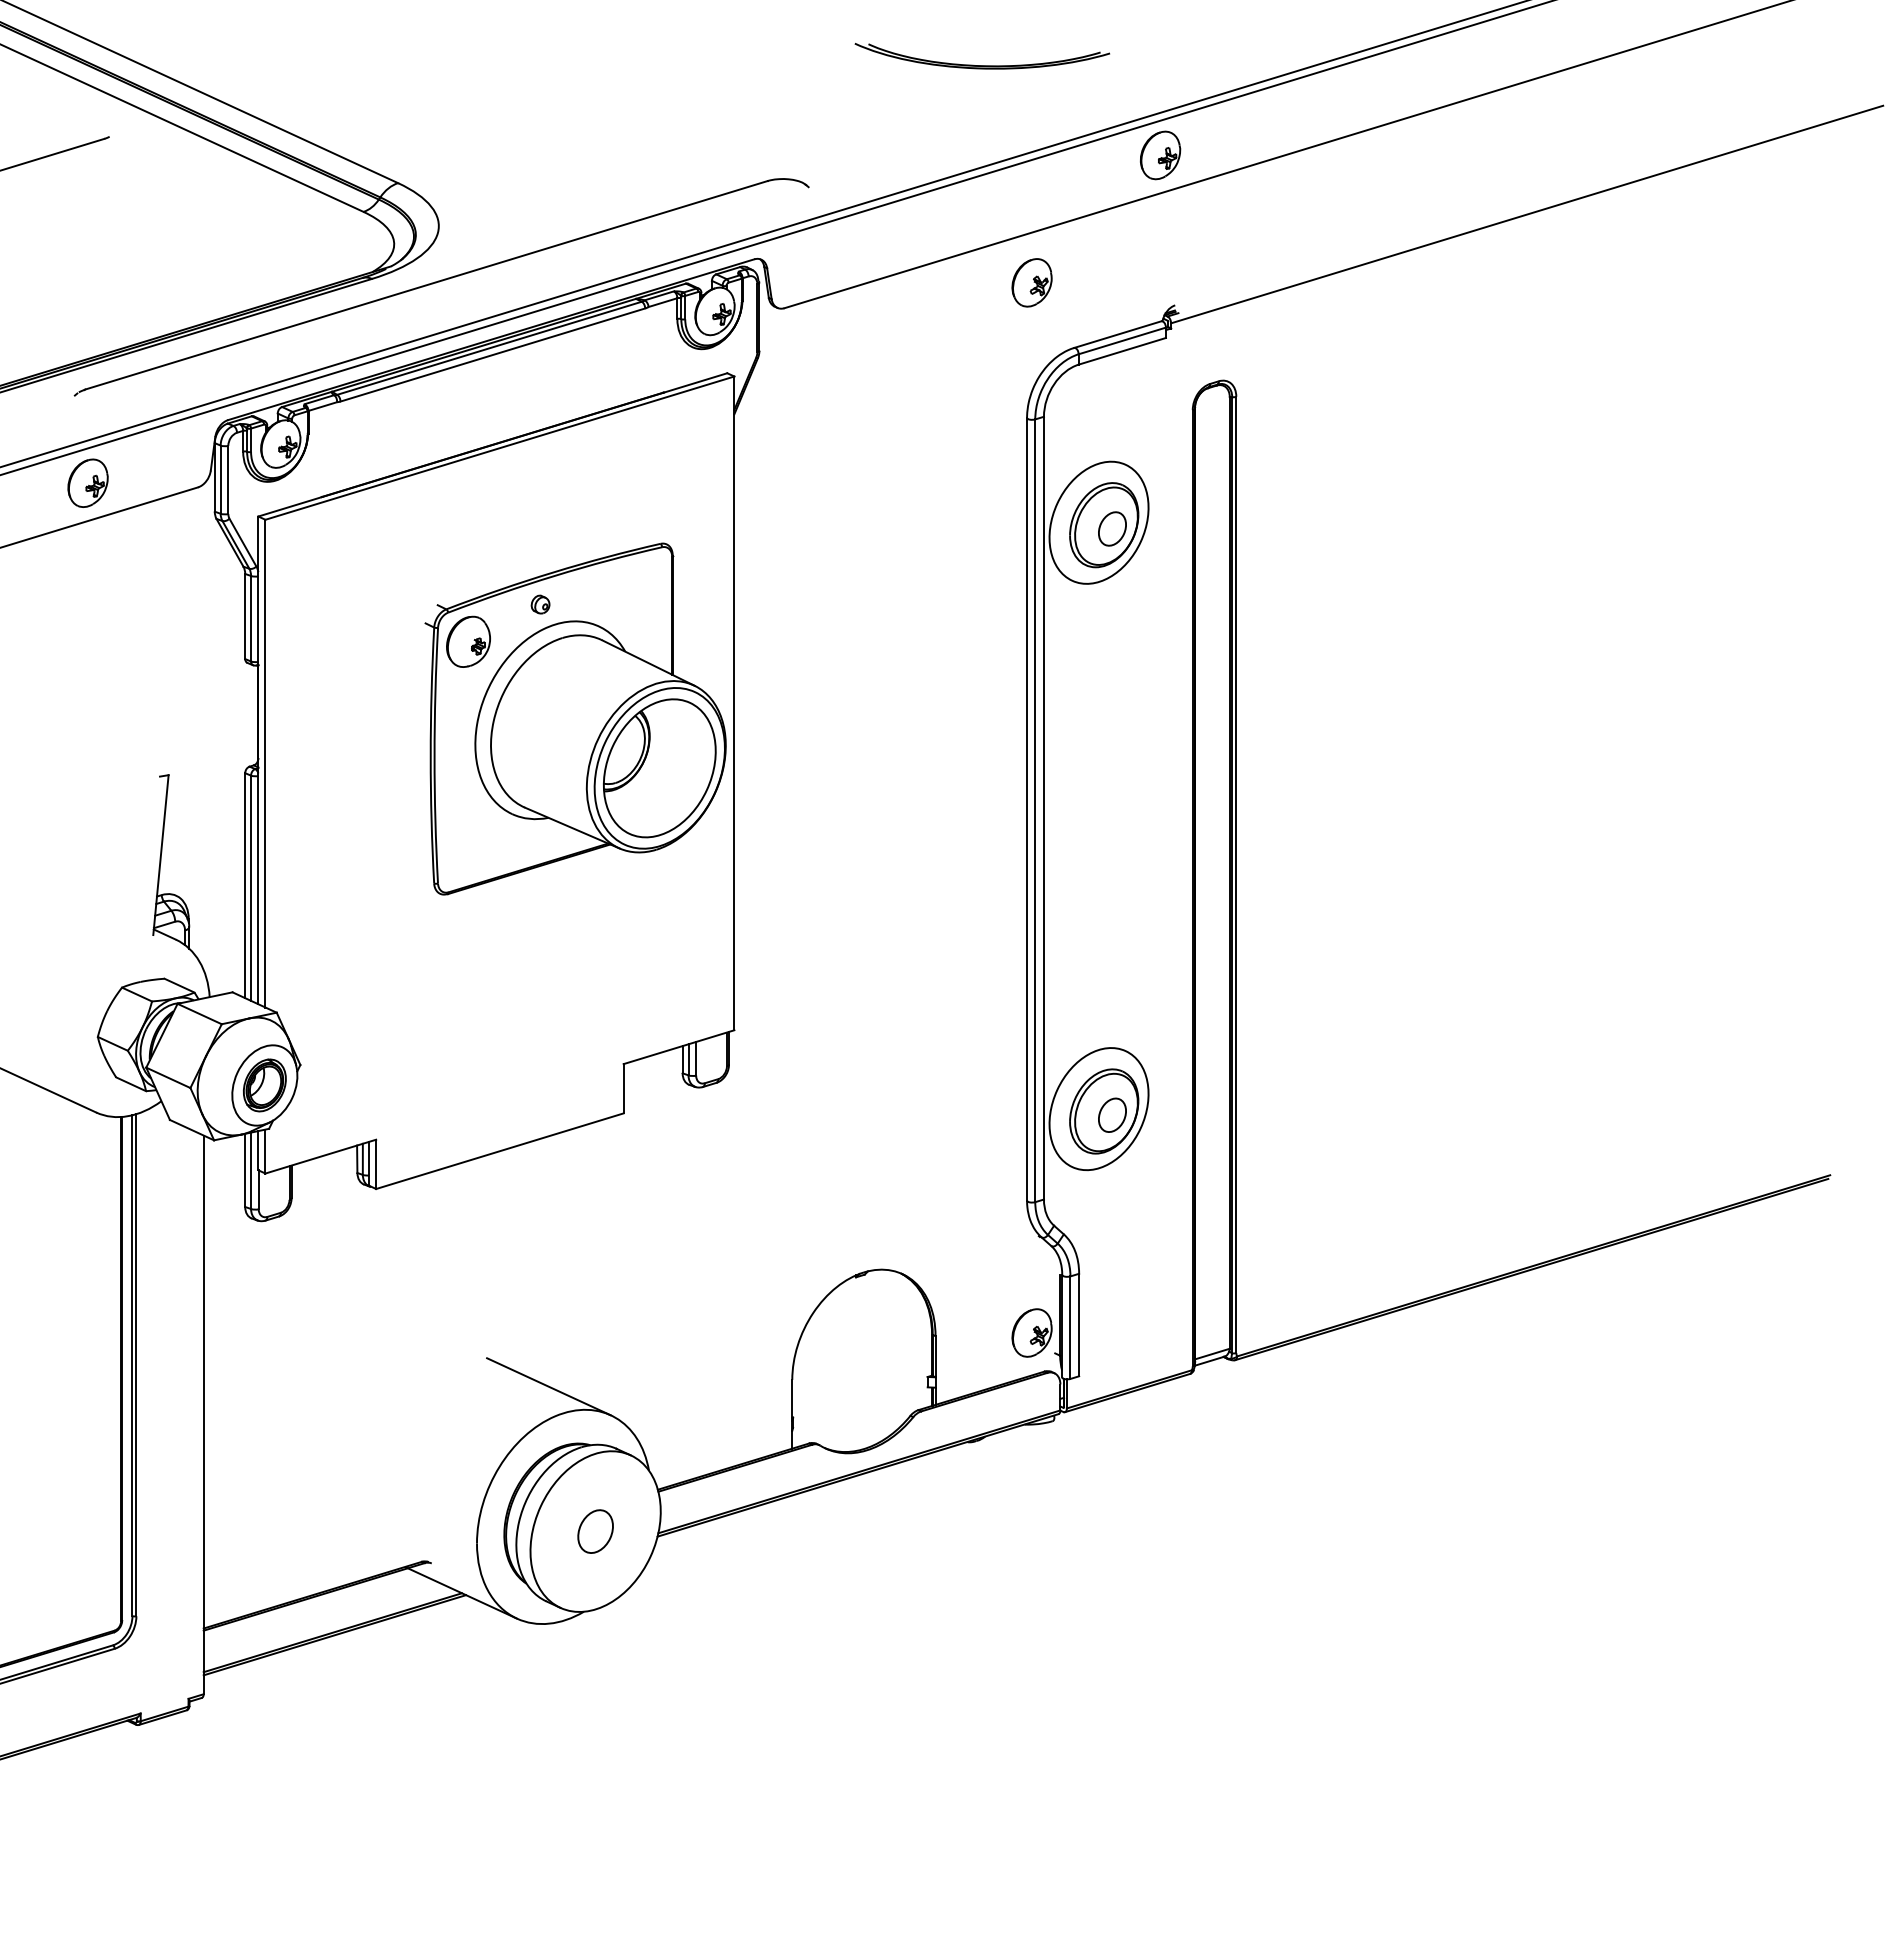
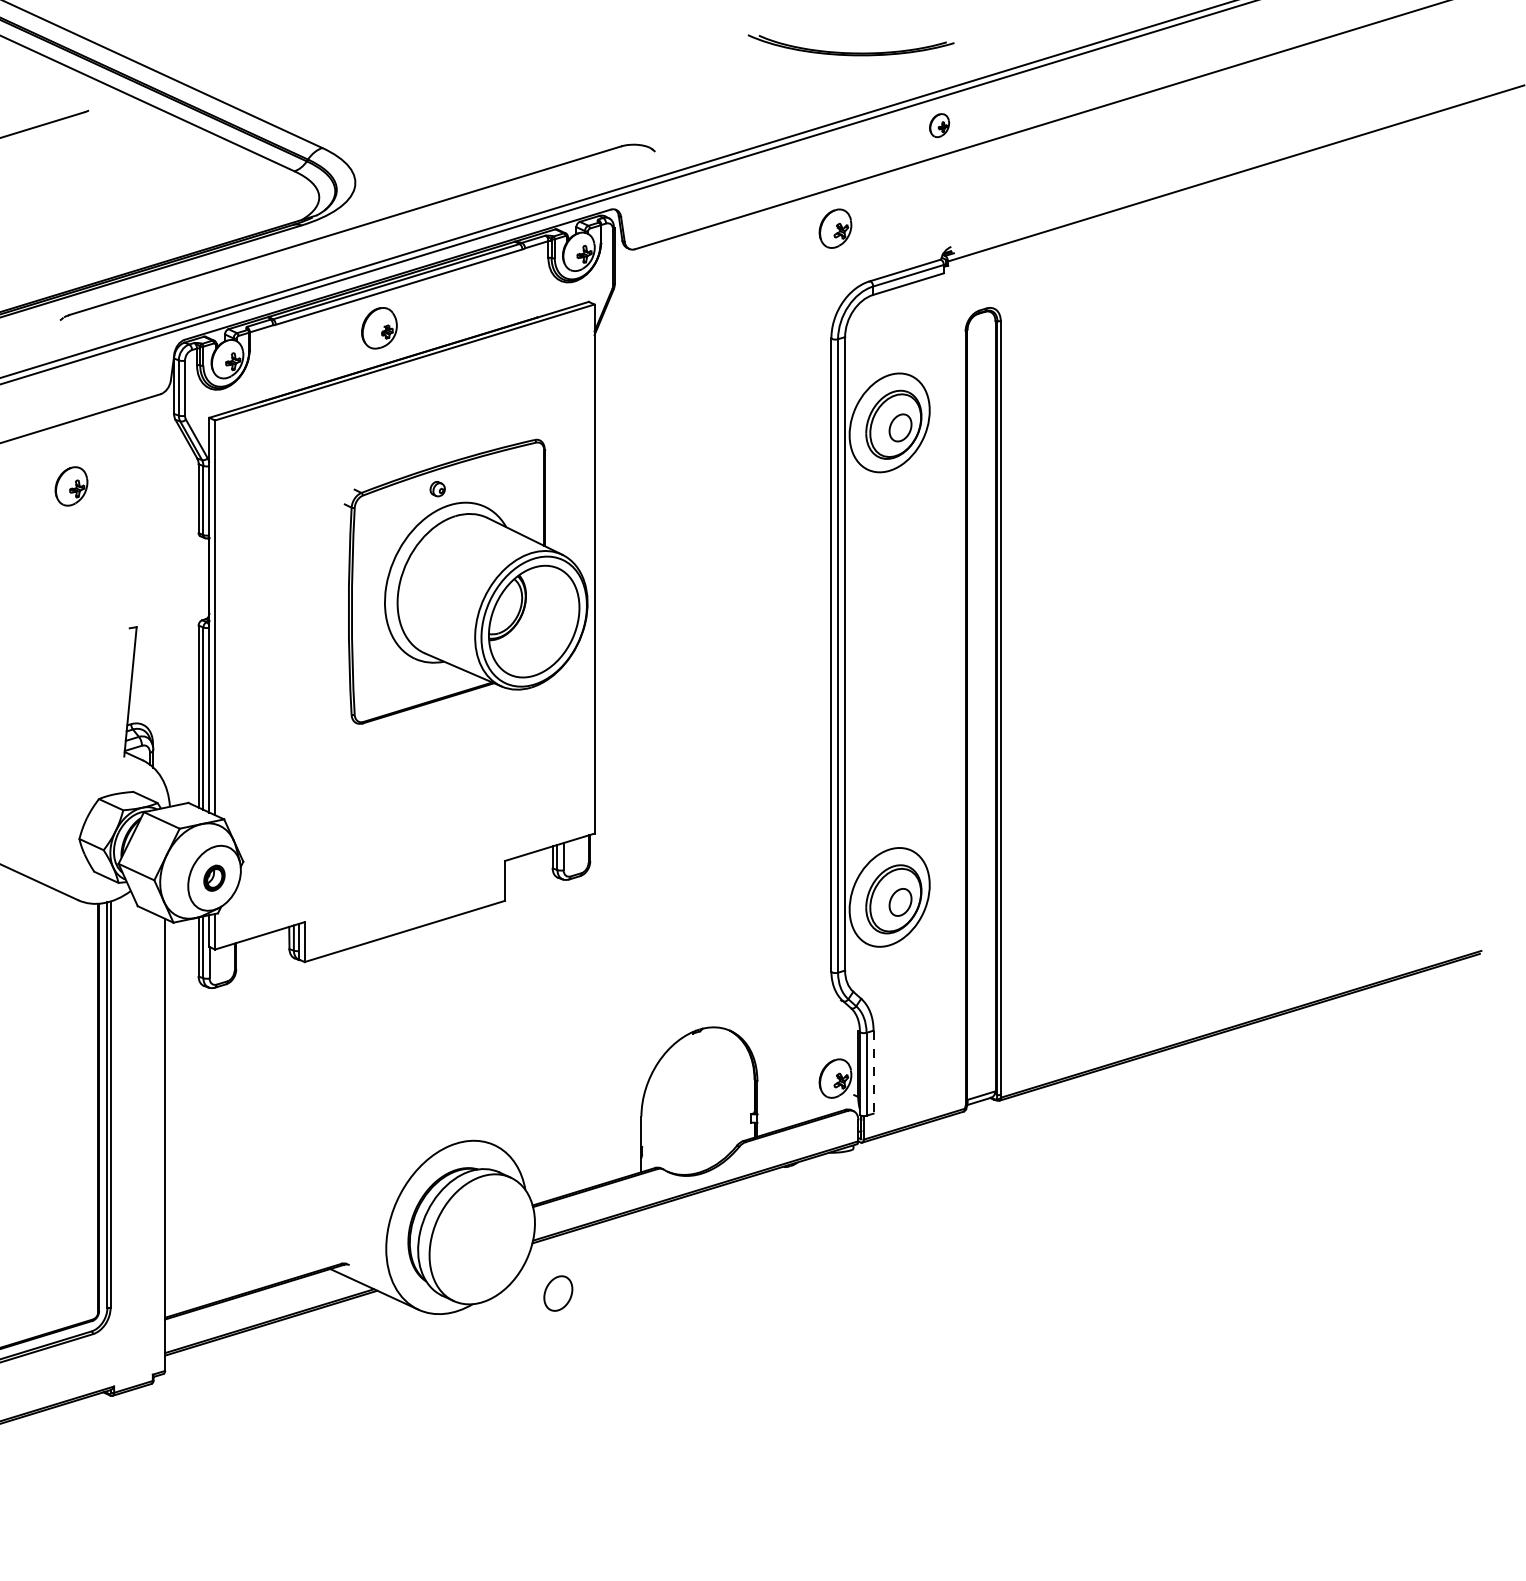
part: (982, 65) -> (851, 52), moved
part: (1160, 155) -> (939, 125), size x0.6
part: (87, 482) -> (71, 485), moved
part: (468, 641) -> (379, 327), moved
part: (264, 1085) -> (214, 878), size x0.6
line: (1079, 1325) -> (873, 1072), solid -> dashed
line: (548, 1386) -> (444, 1121), removed
part: (595, 1531) -> (558, 1293), moved

